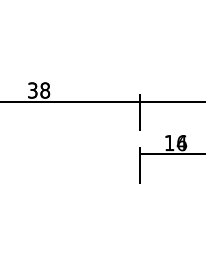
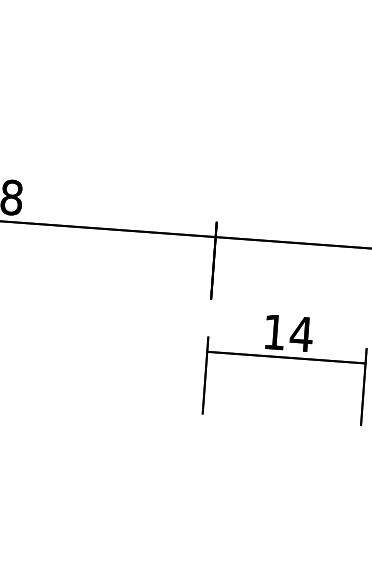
text: (181, 143) -> (300, 334), 16 -> 14

